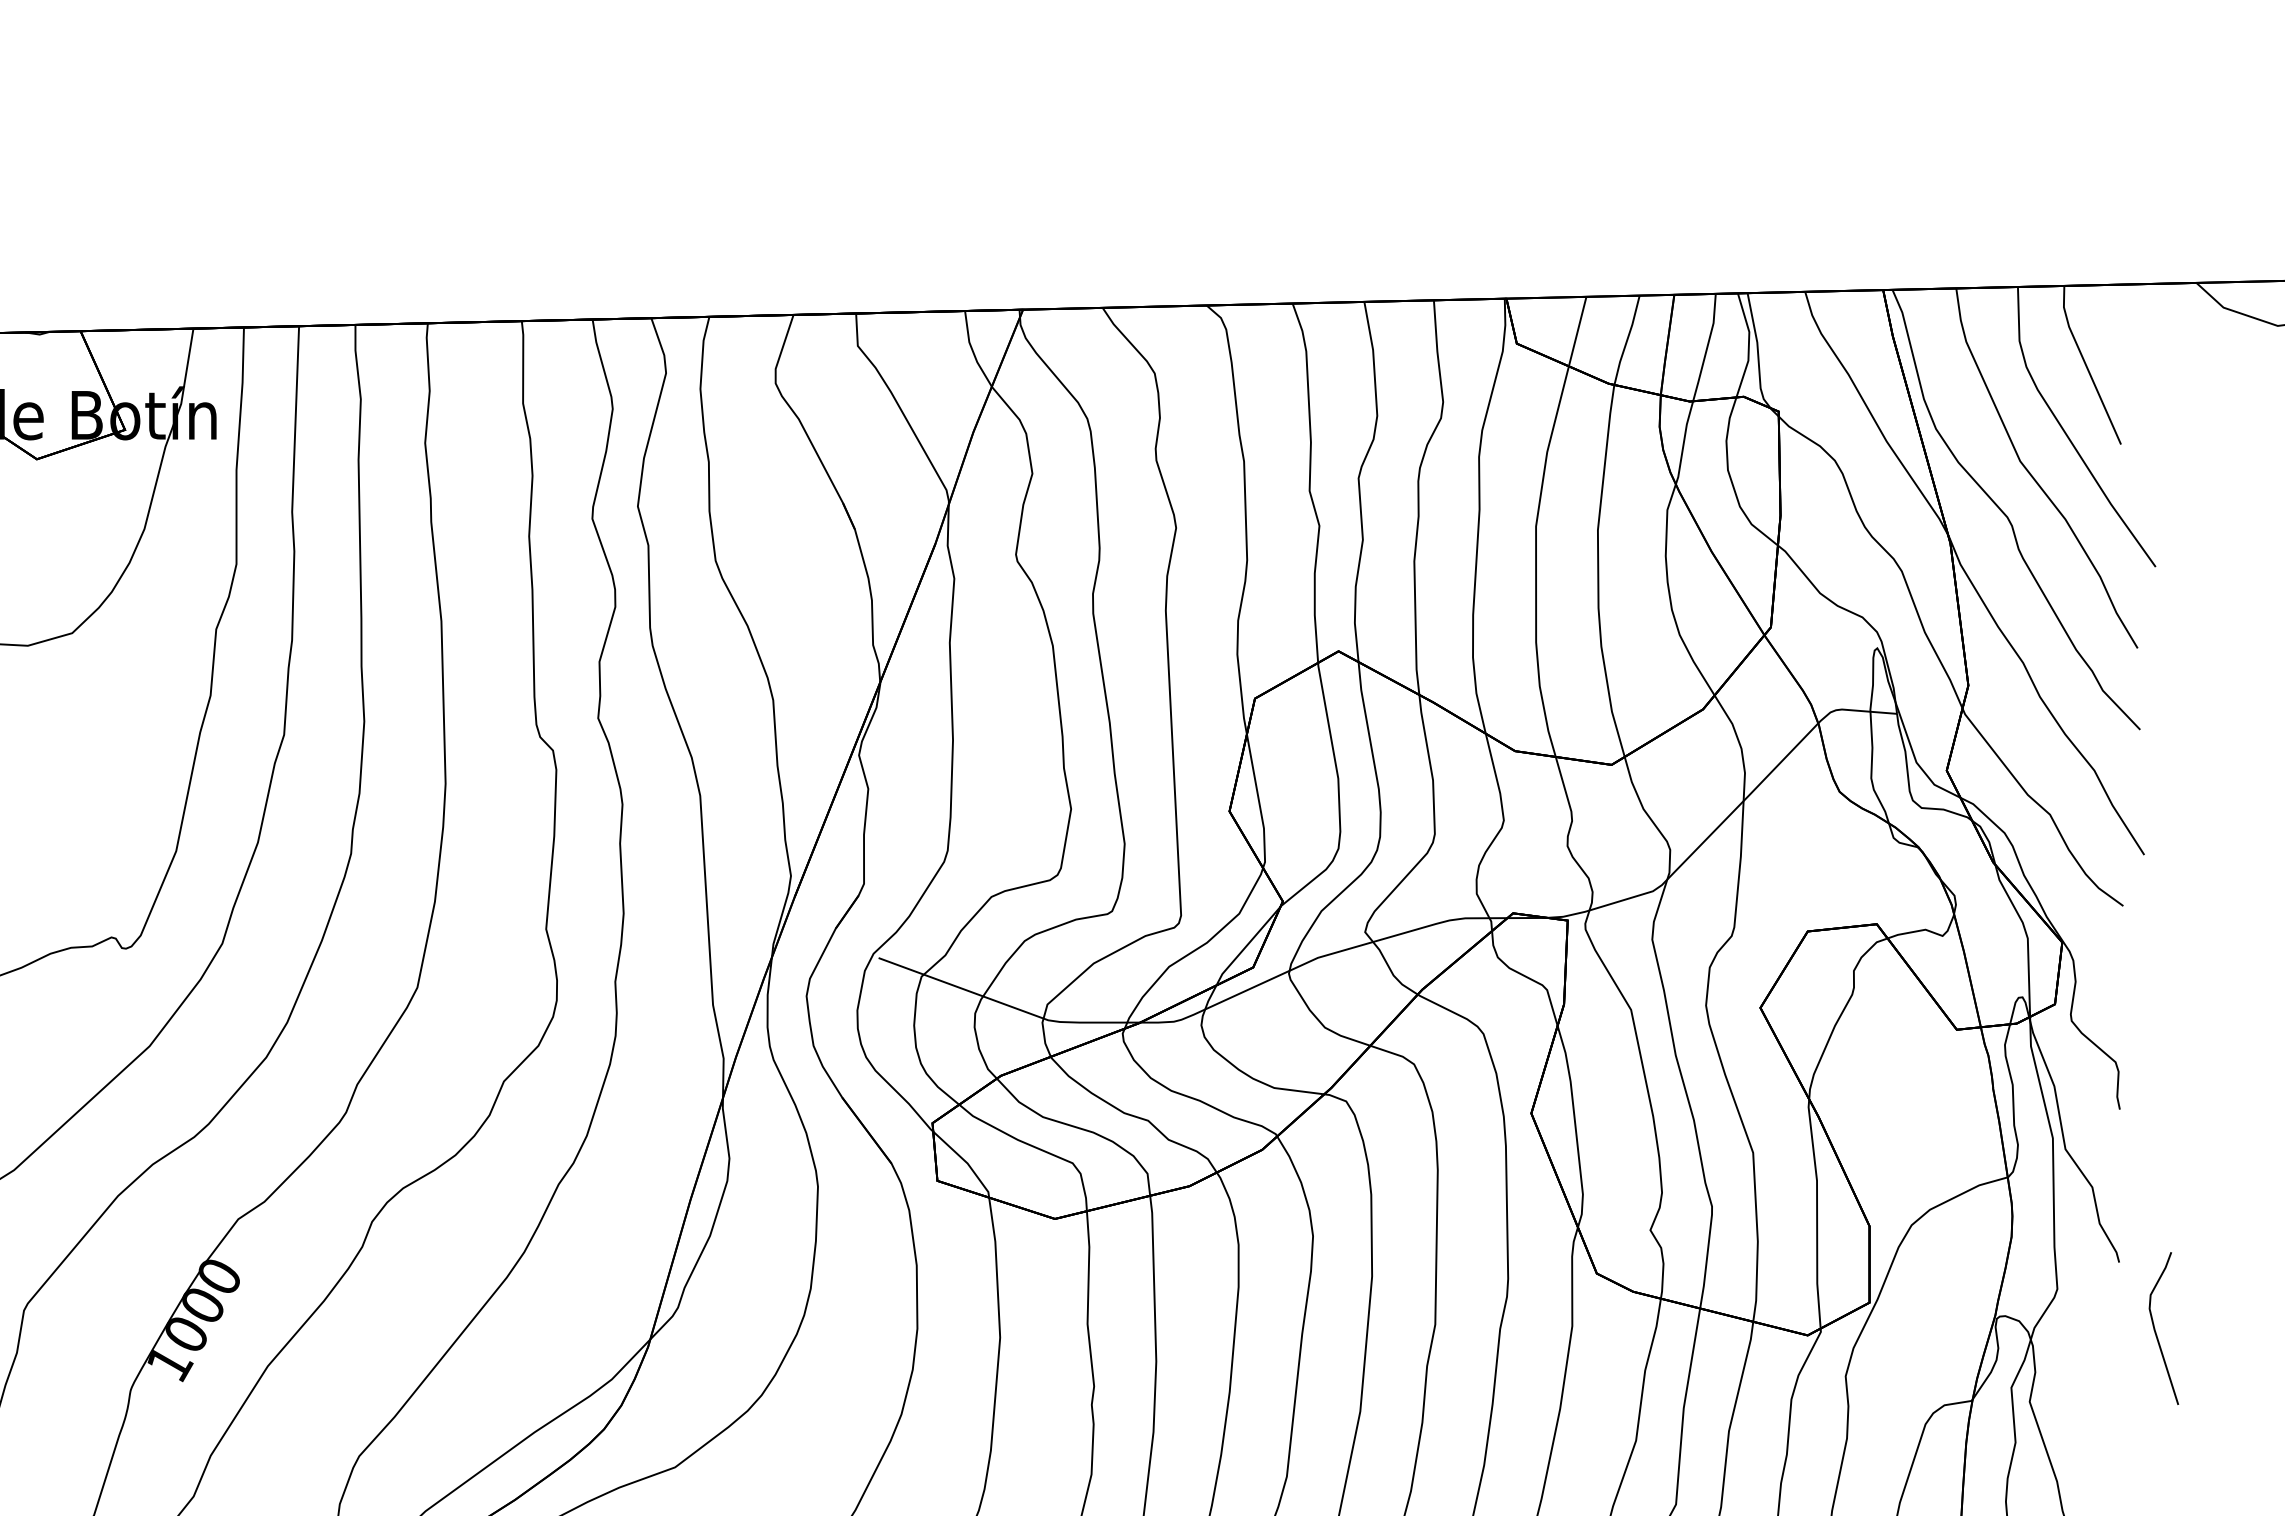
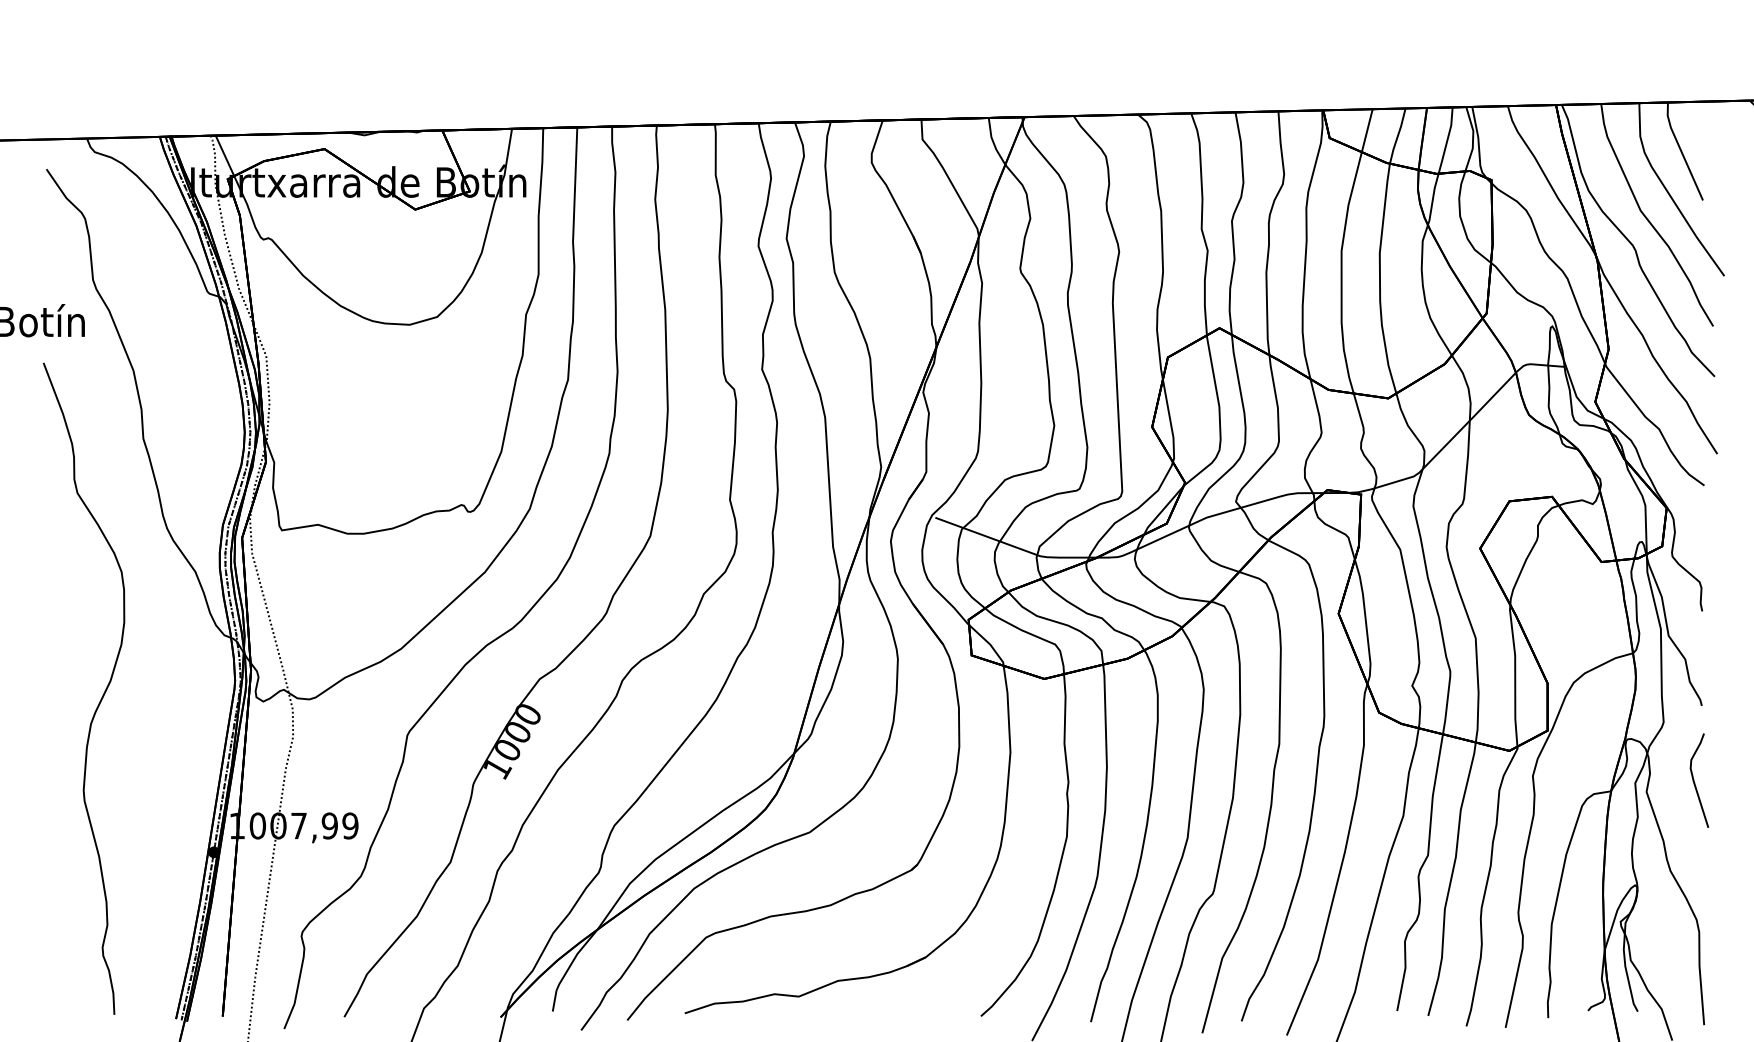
curve: (2155, 1328) -> (1694, 780), moved

